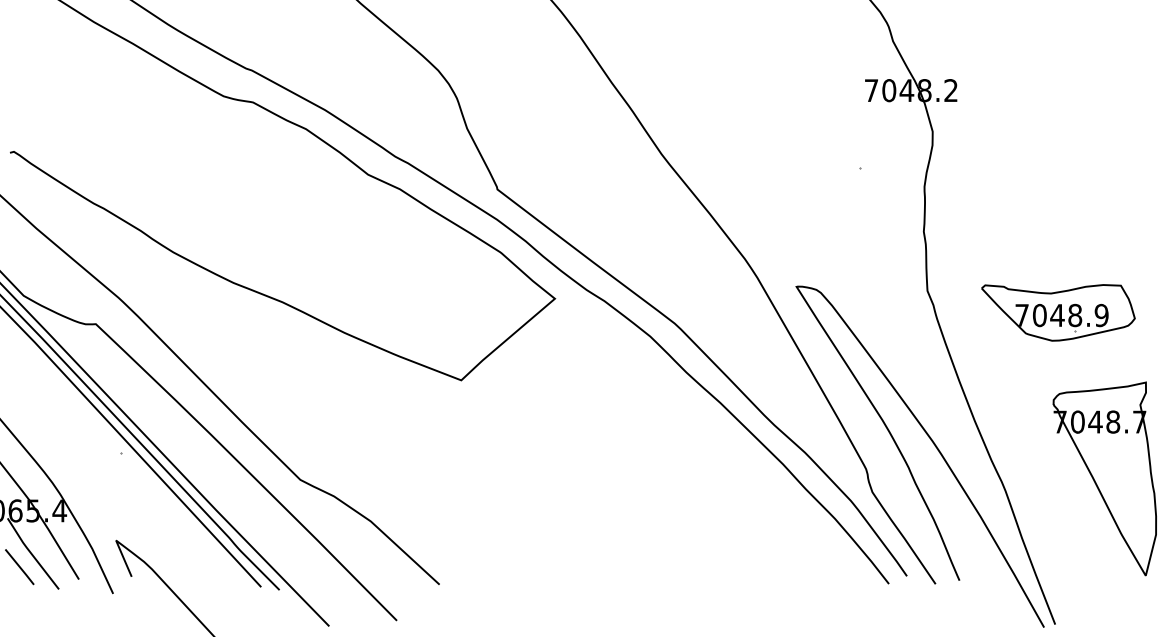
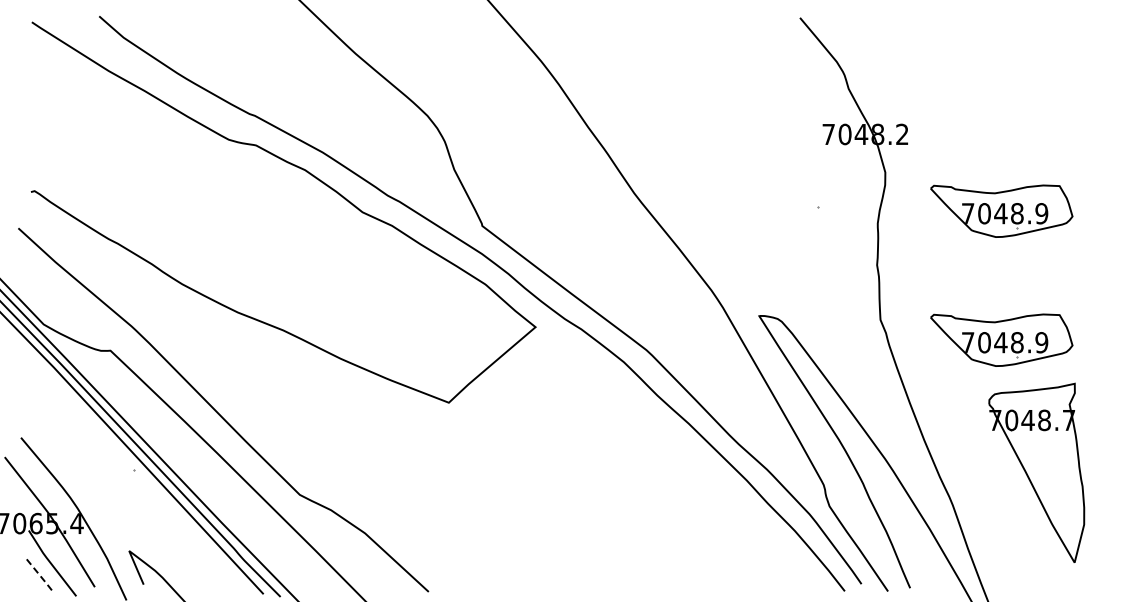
part: (1058, 172) -> (1001, 210), added
part: (1104, 478) -> (1036, 472), moved
line: (20, 566) -> (40, 575), solid -> dashed

